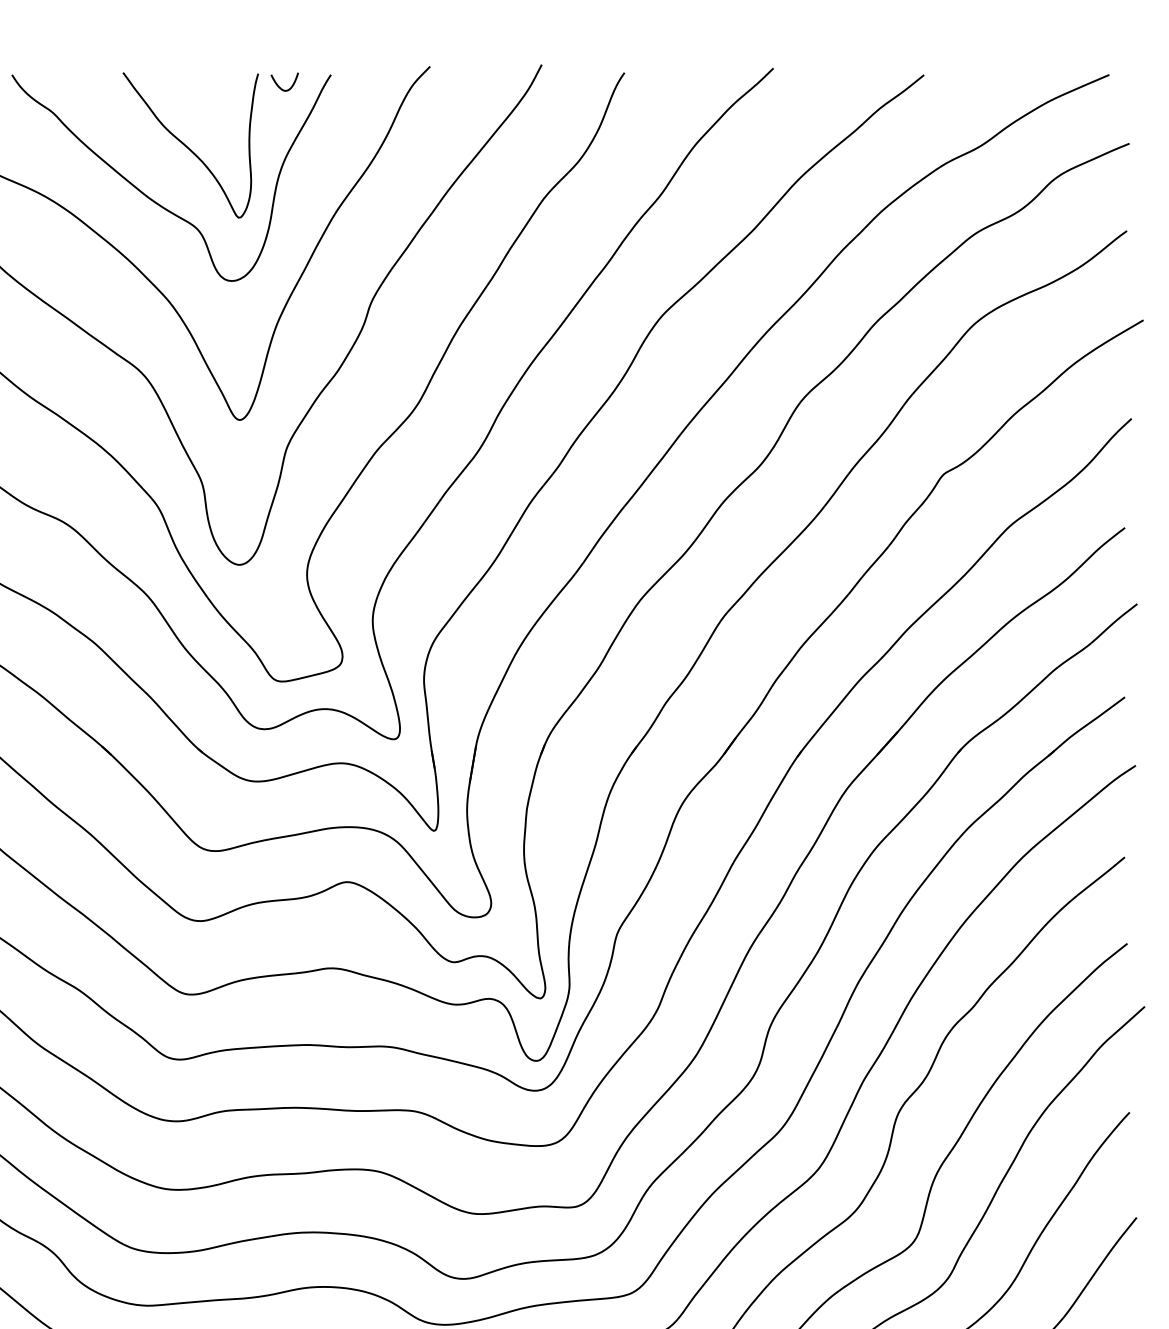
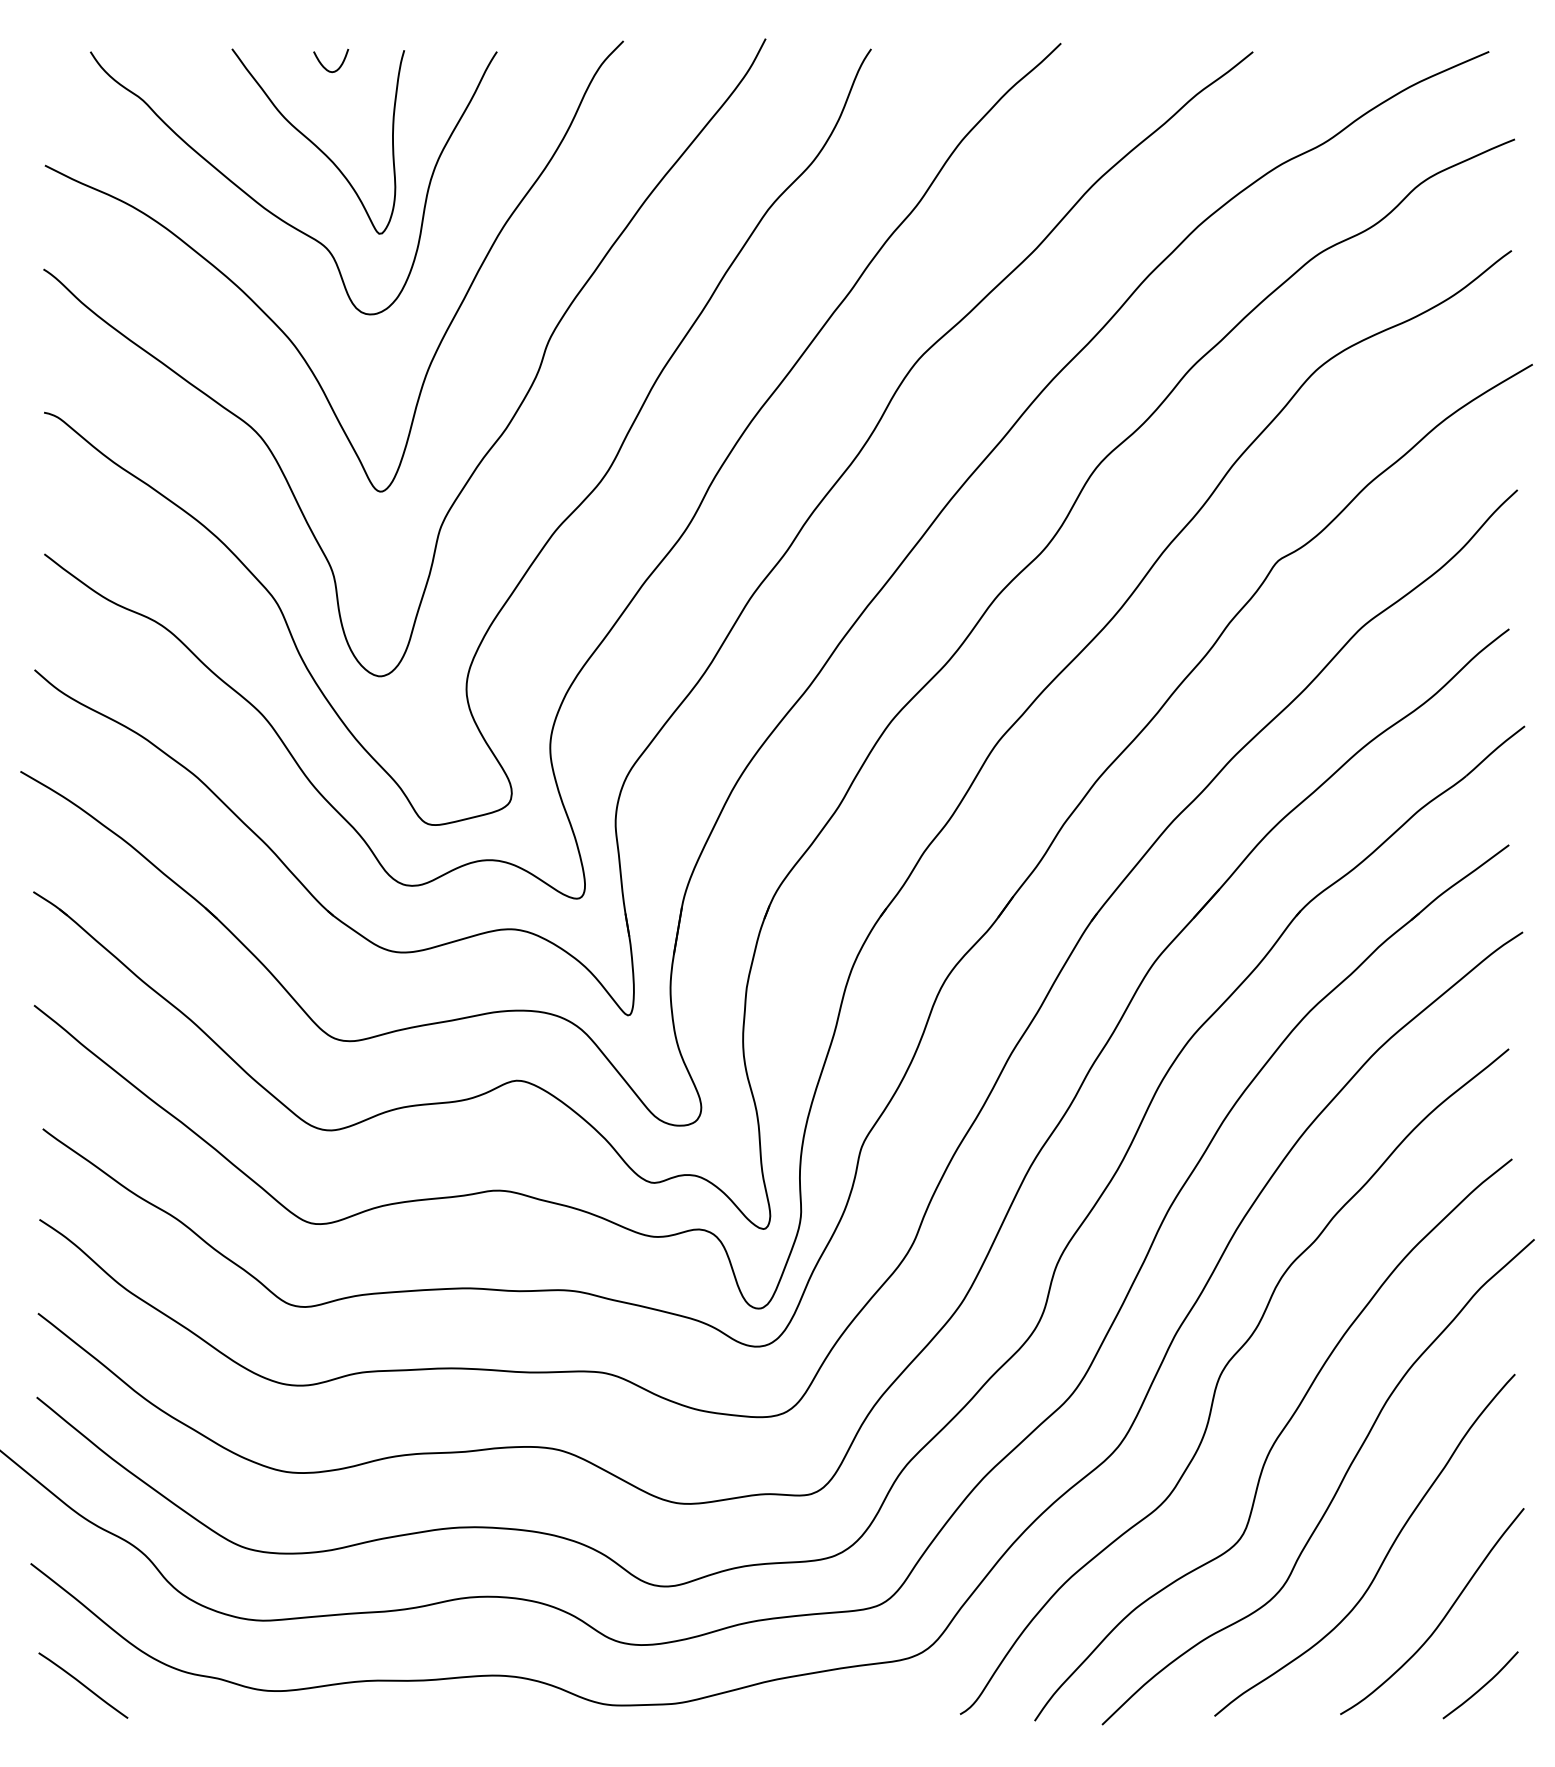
curve: (279, 86) -> (324, 66), moved

